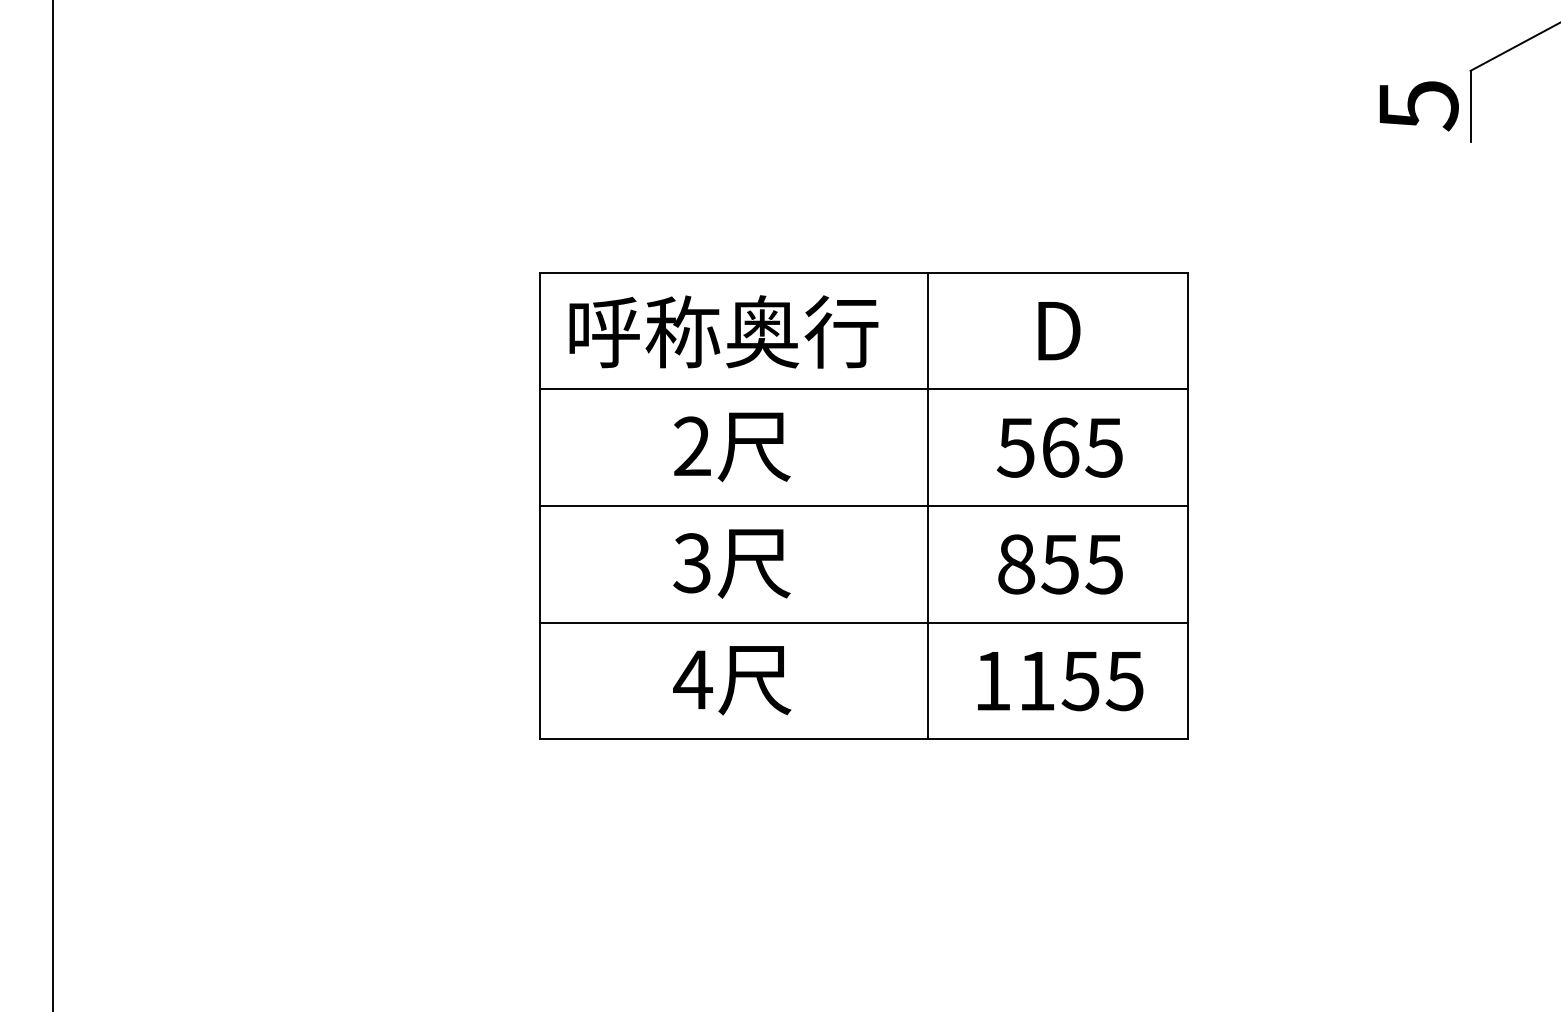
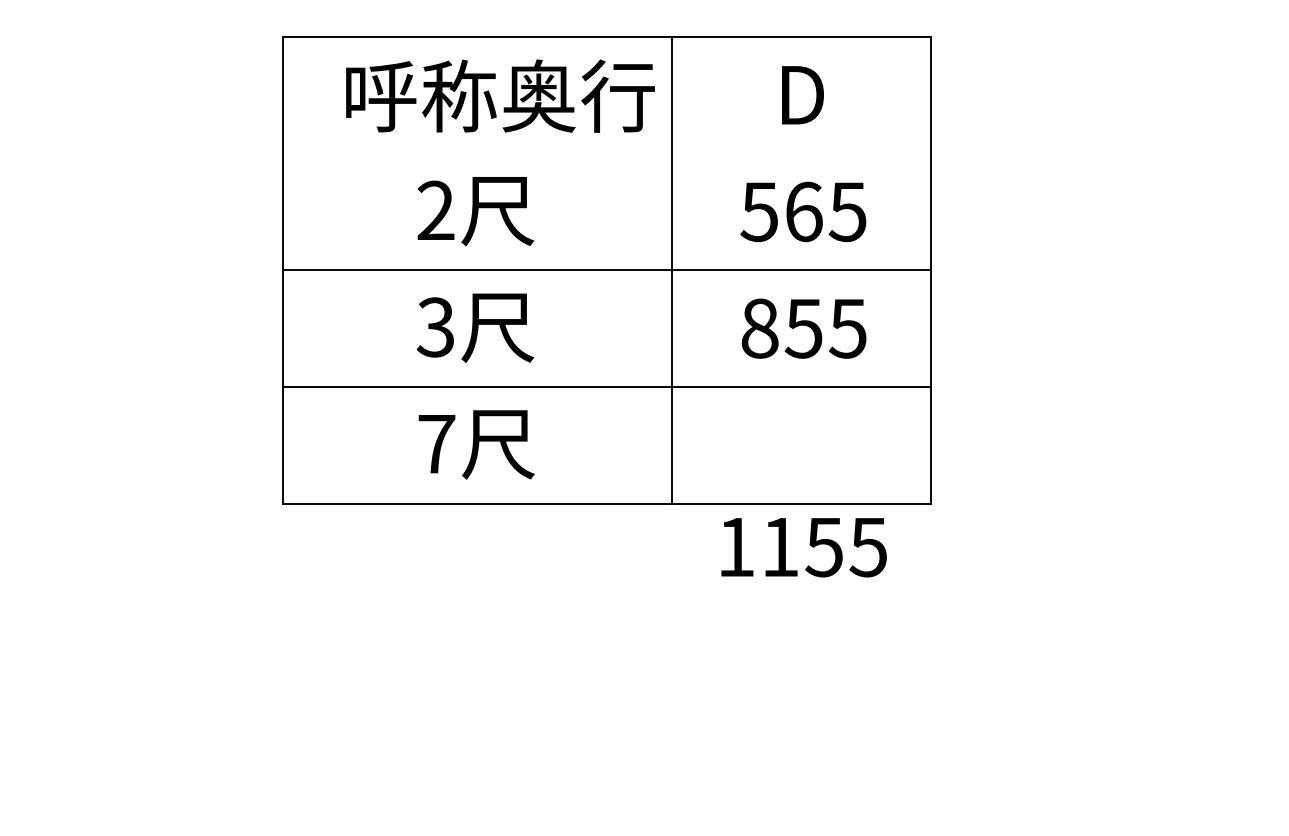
text: (723, 331) -> (500, 95), moved
line: (863, 389) -> (607, 153), removed
text: (692, 679) -> (436, 443), 4 -> 7
text: (1060, 681) -> (804, 547), moved

